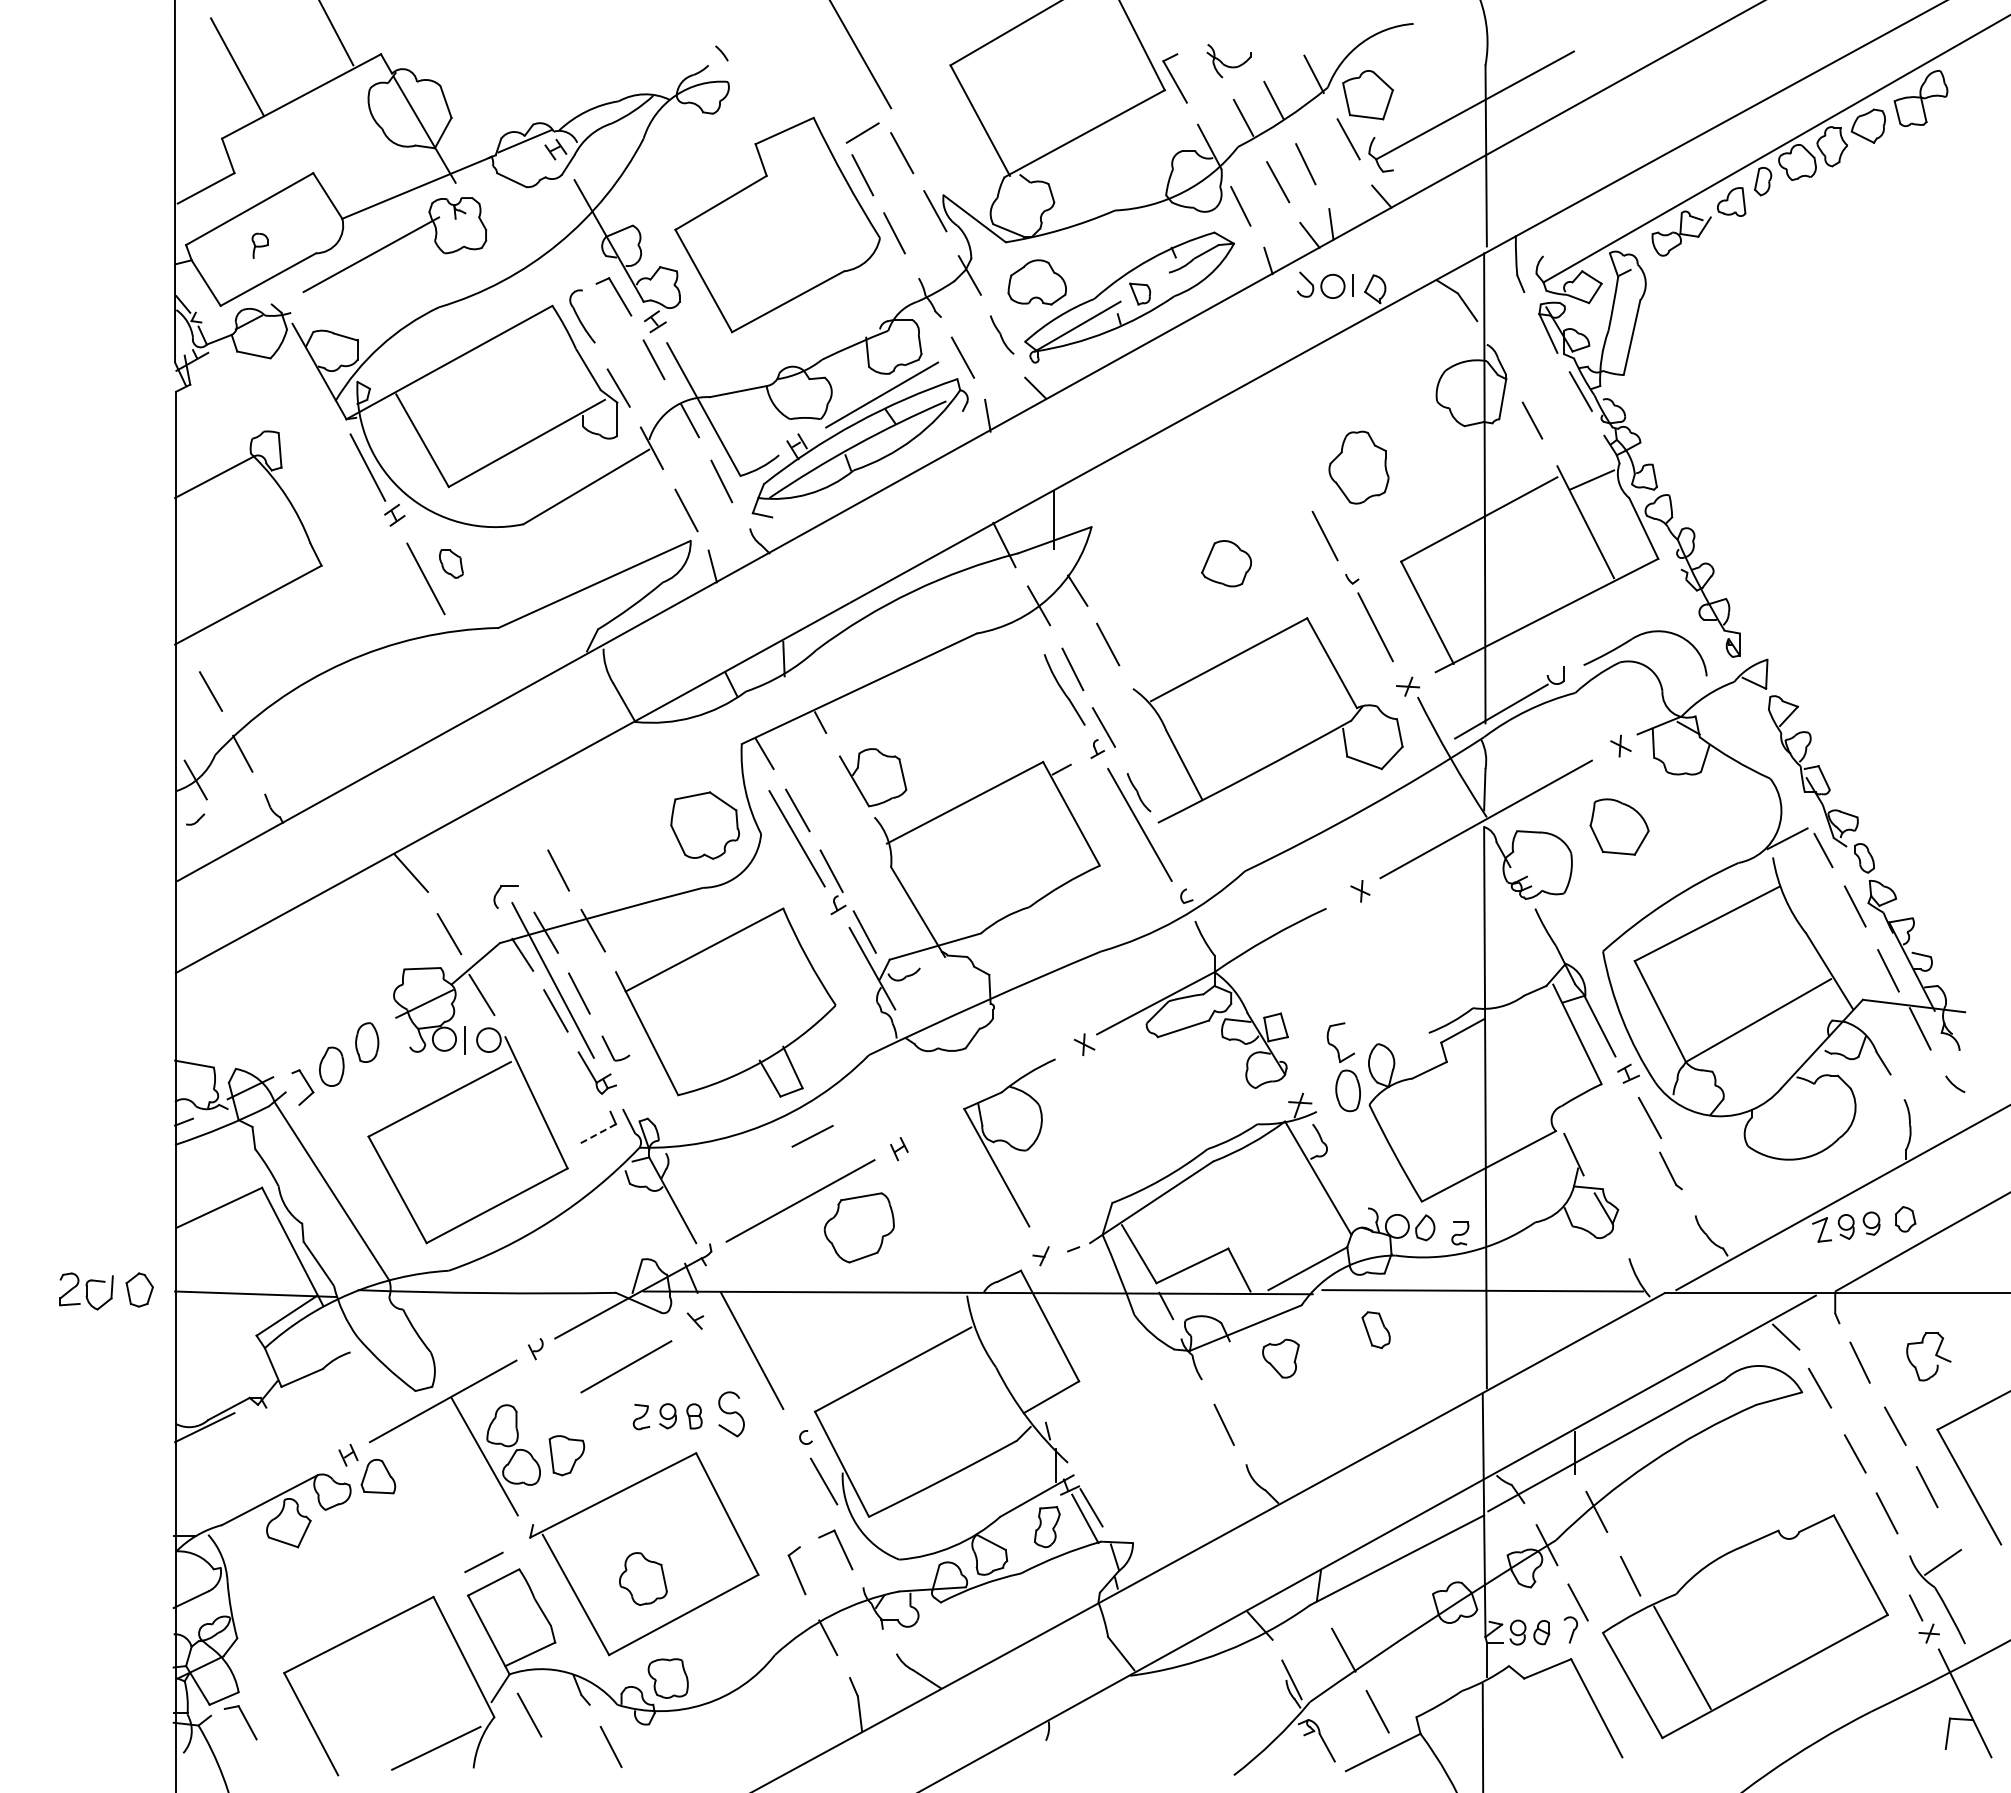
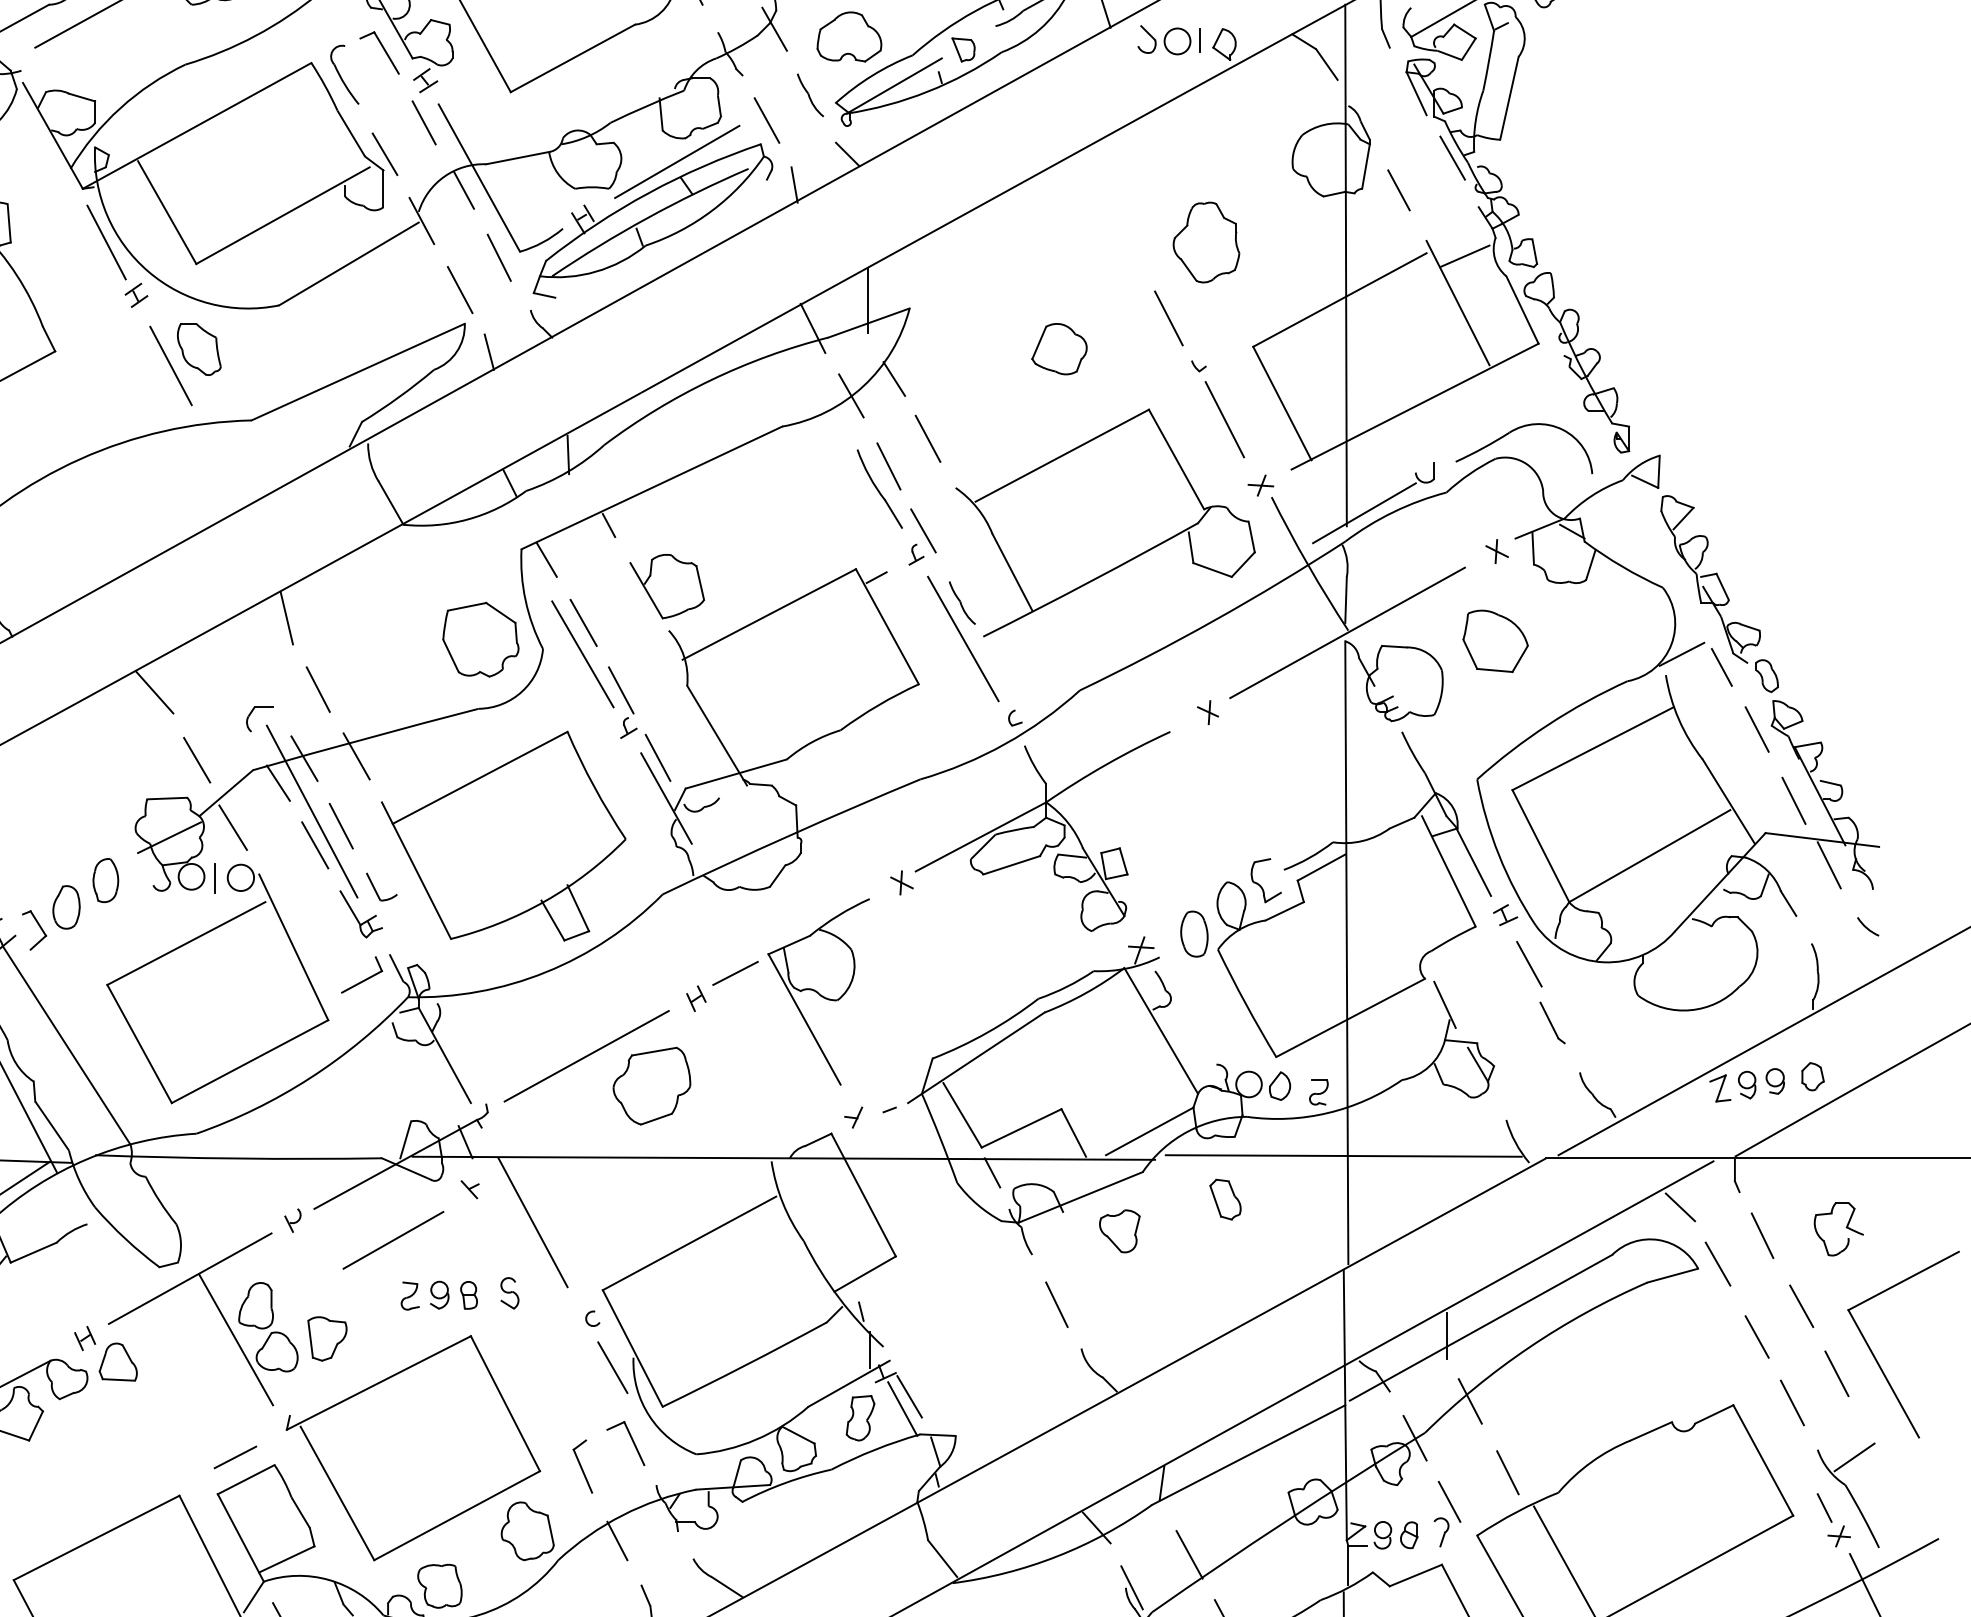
part: (451, 563) -> (199, 348), size x1.67
line: (529, 805) -> (285, 617), added
part: (1335, 1046) -> (1260, 884), moved
line: (597, 1134) -> (361, 982), dashed -> solid
line: (812, 1136) -> (735, 973), moved
part: (730, 1414) -> (508, 1293), size x0.62
part: (643, 1578) -> (527, 1530), moved

